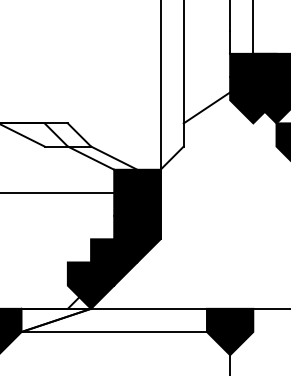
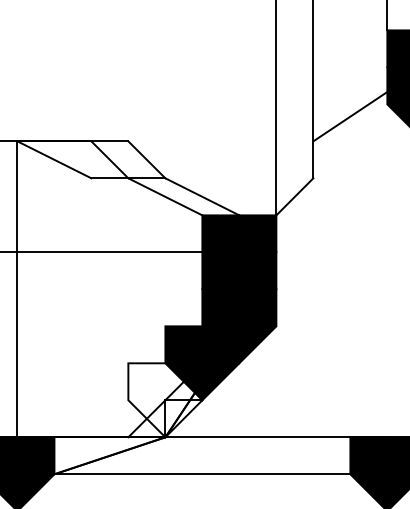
fill: (90, 285) -> (164, 400), removed

